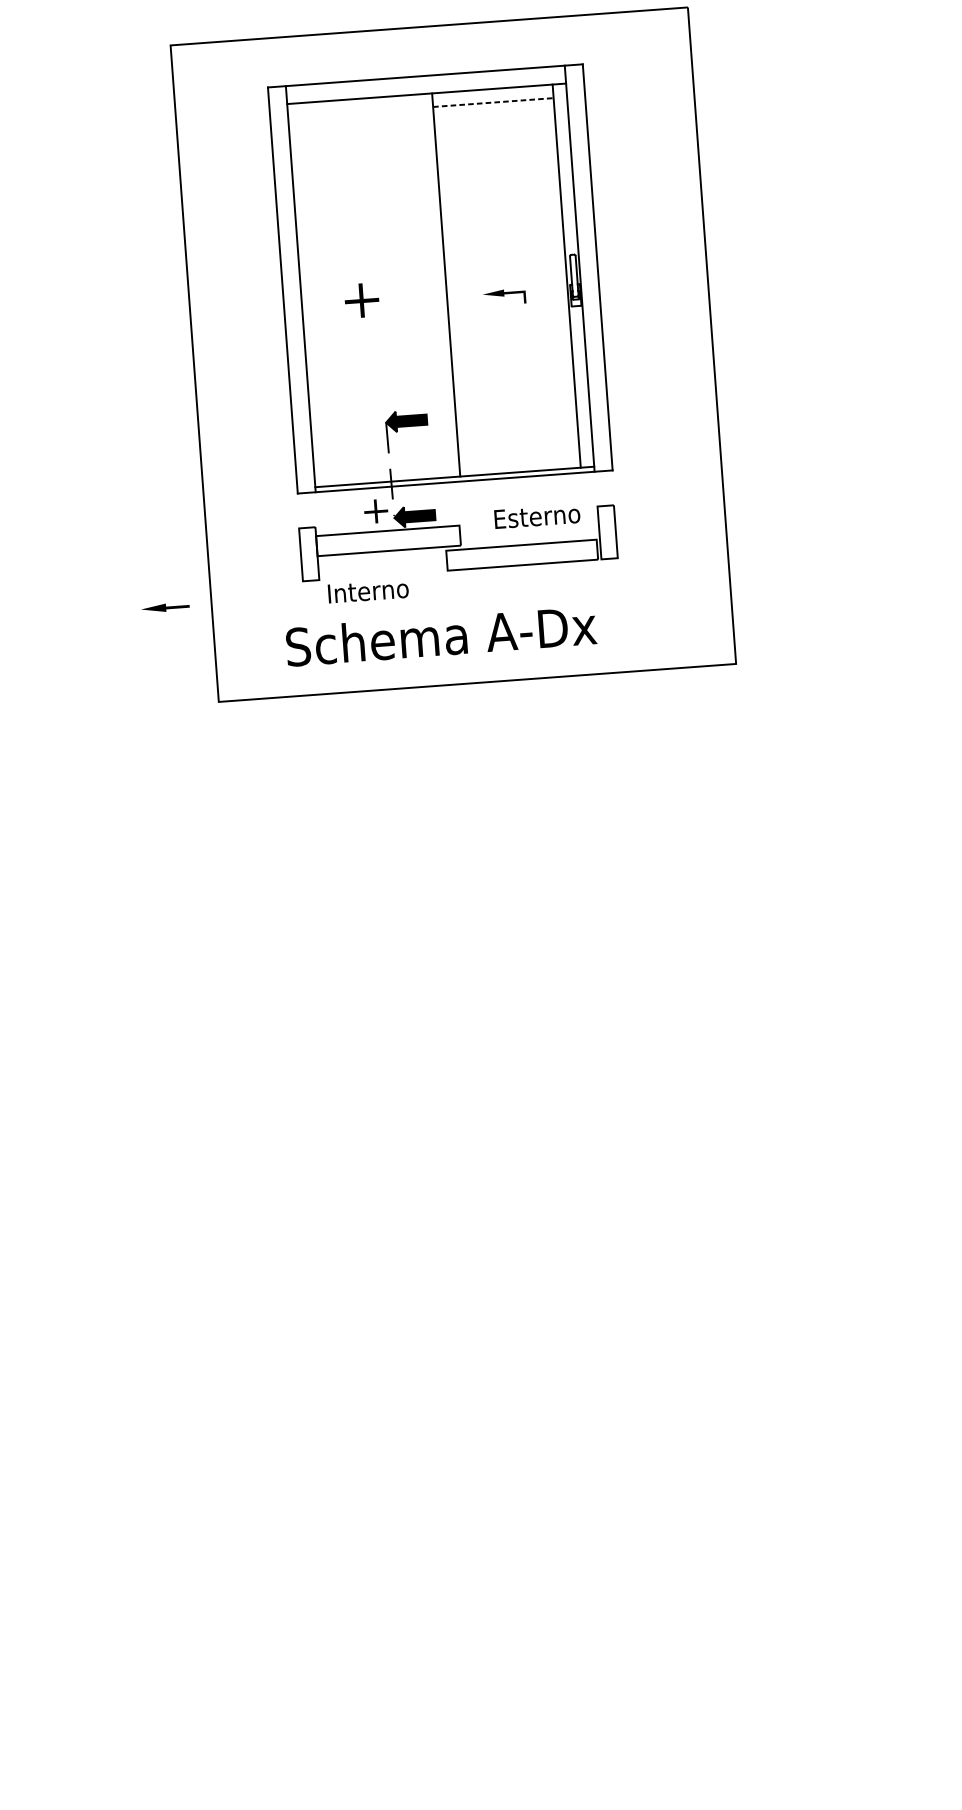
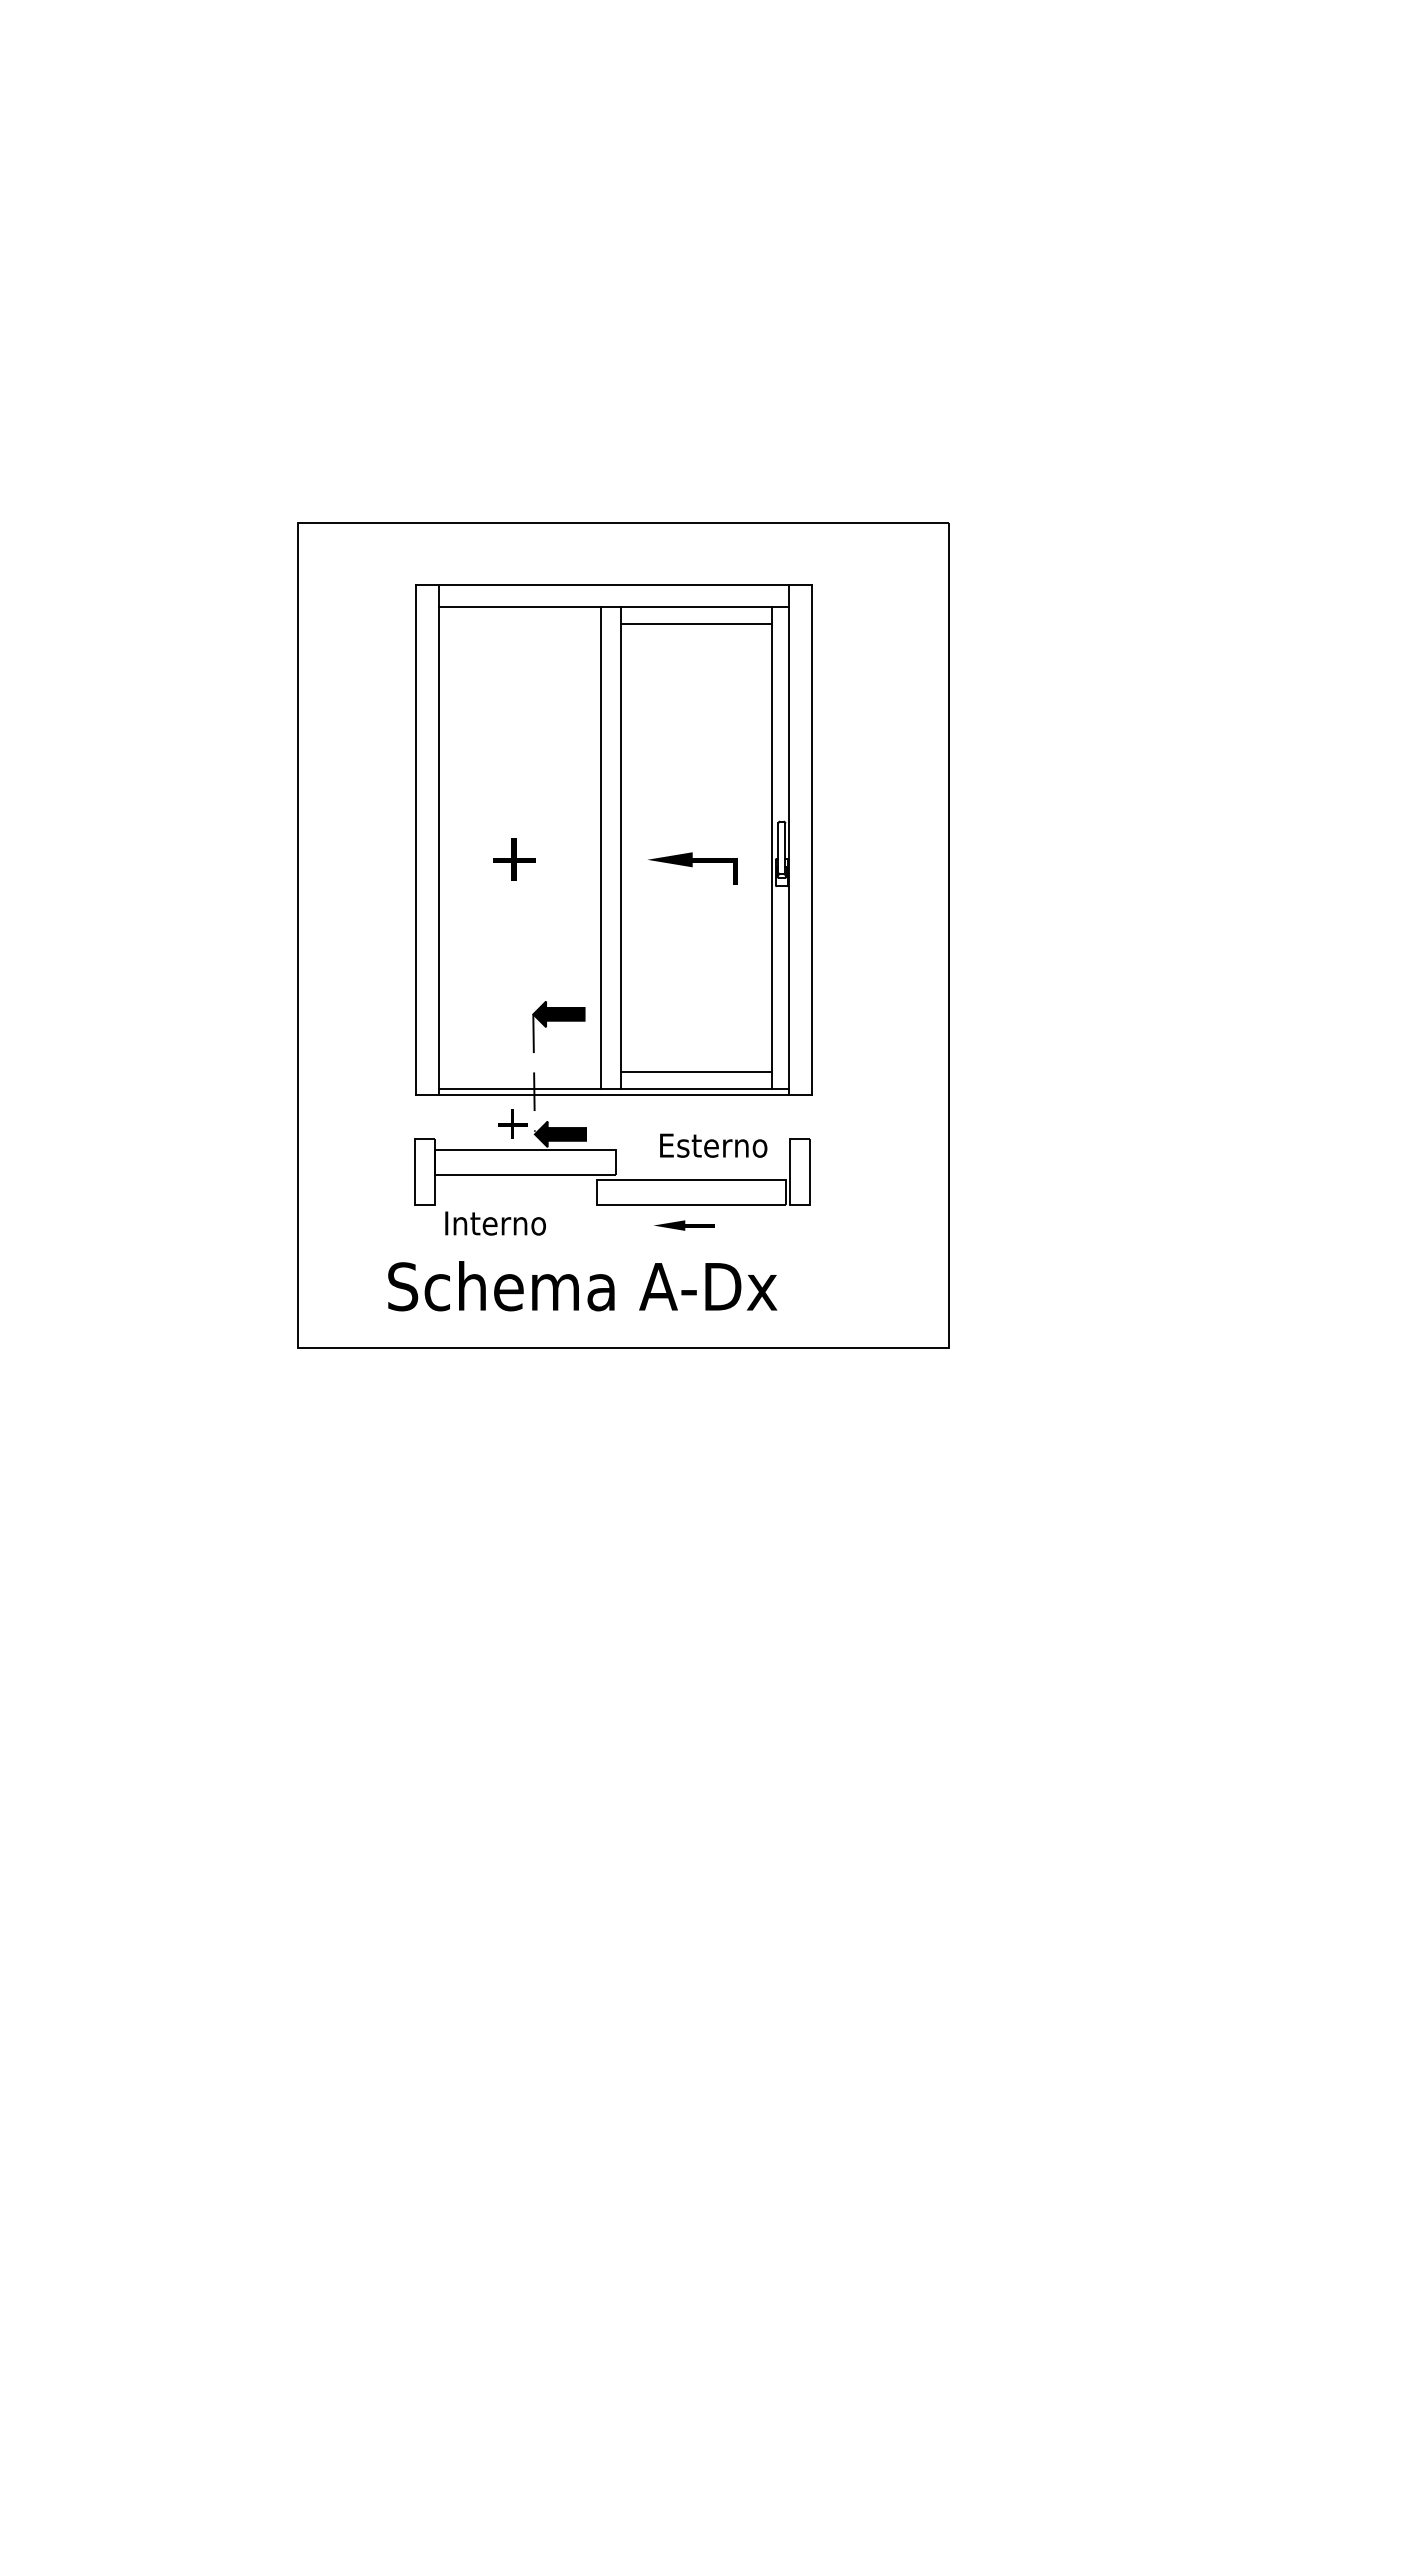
line: (493, 102) -> (696, 624), dashed -> solid
line: (429, 285) -> (600, 847), added
part: (504, 297) -> (692, 868), size x1.67
line: (519, 458) -> (696, 1071), added
part: (165, 607) -> (684, 1225), moved

